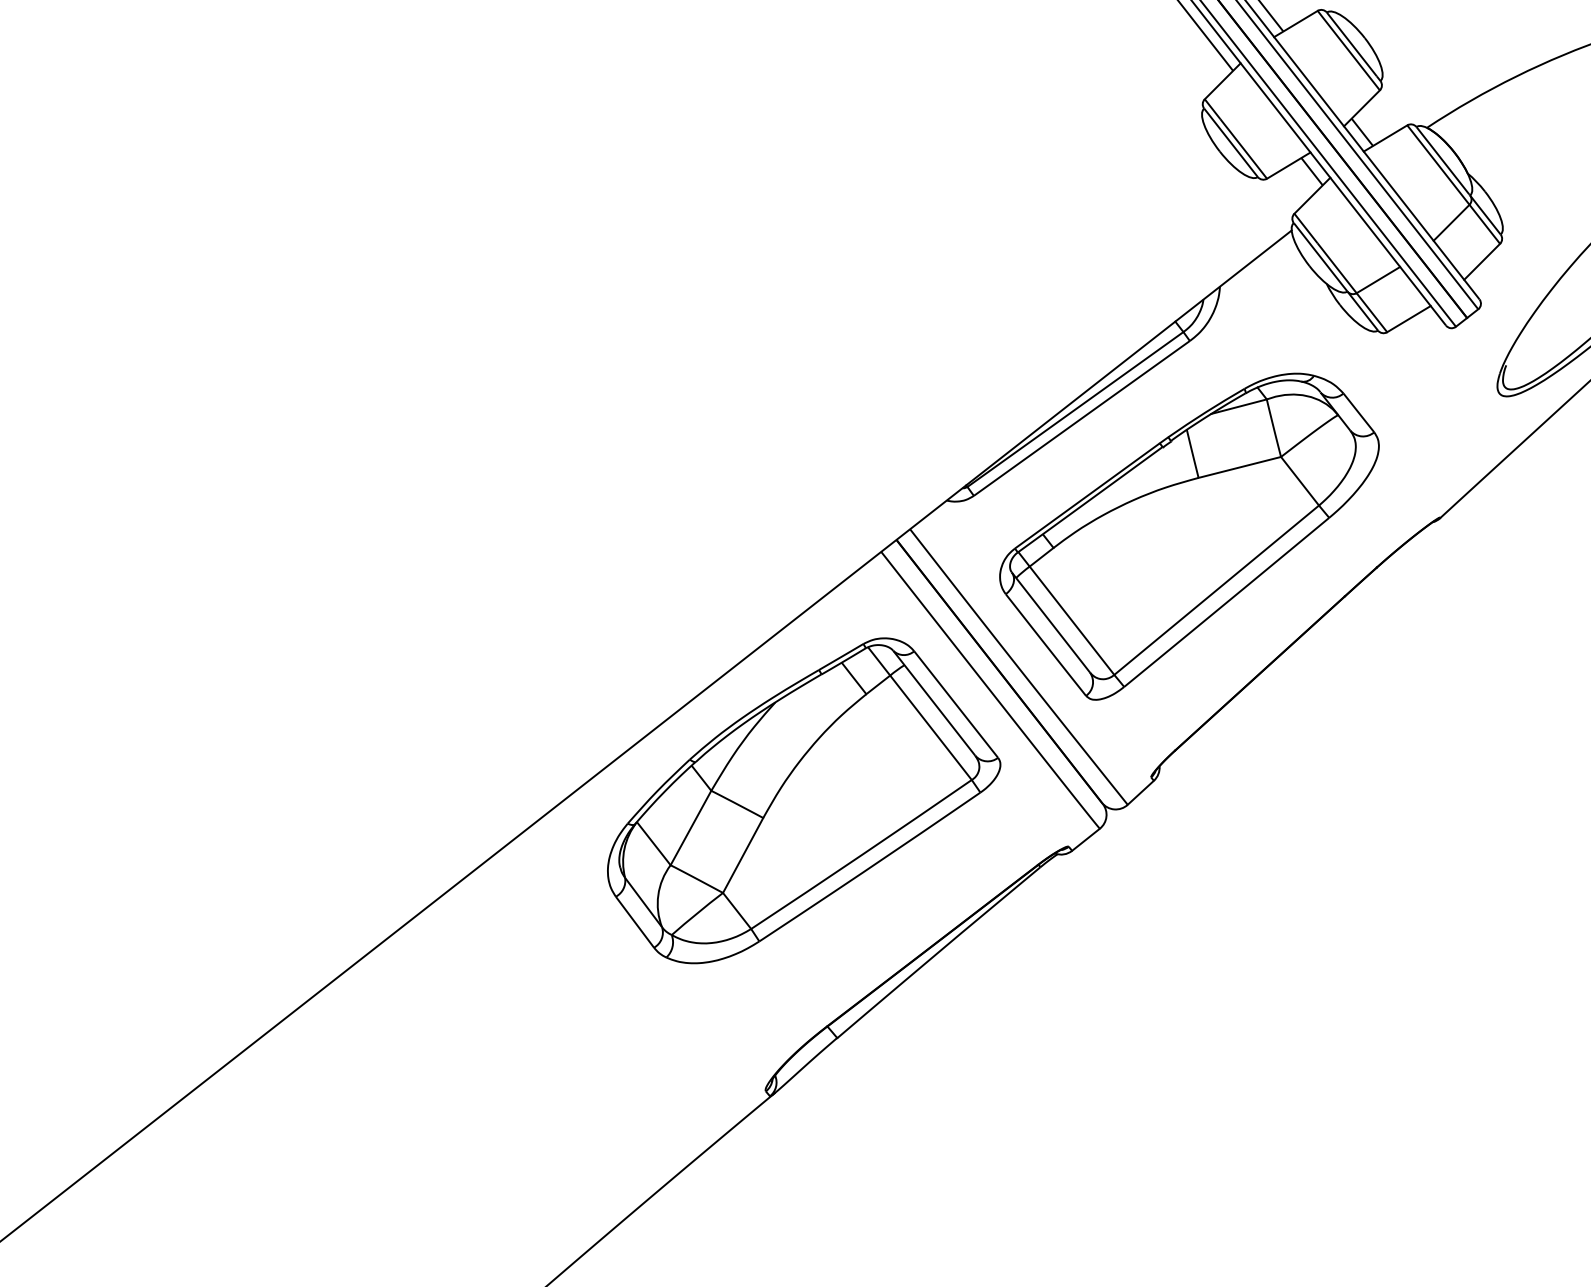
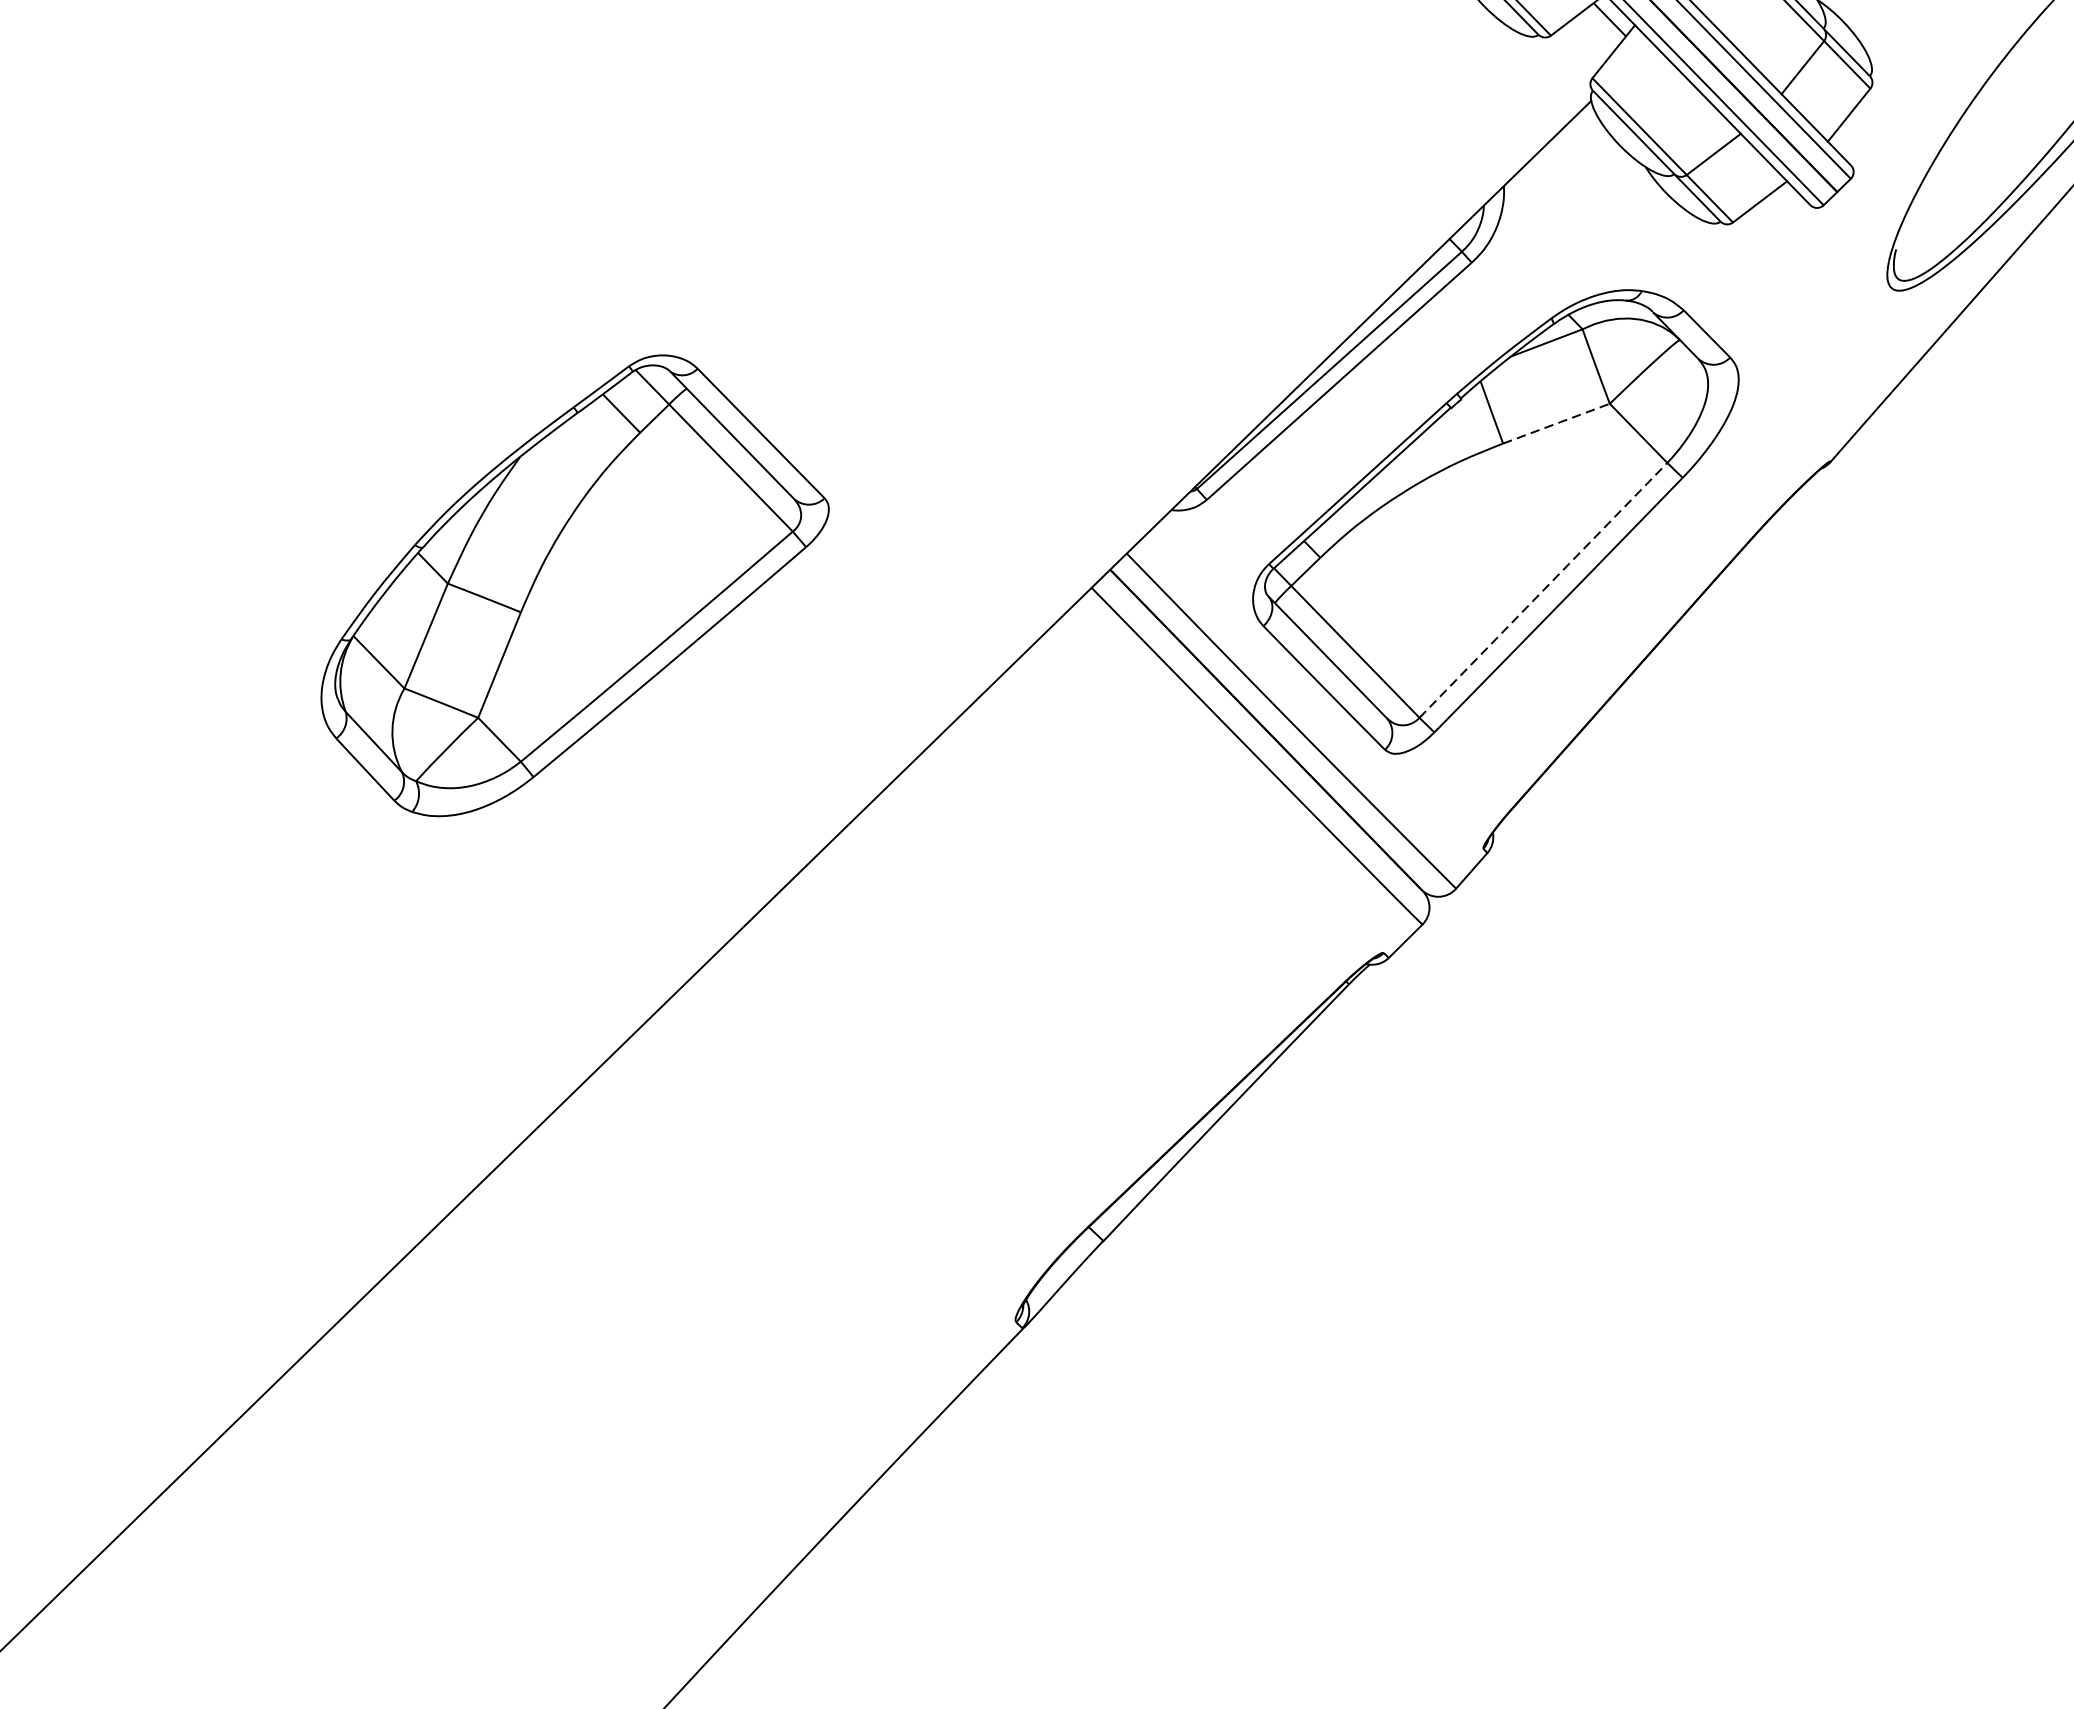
line: (1239, 467) -> (1556, 423), solid -> dashed
line: (1216, 590) -> (1543, 590), solid -> dashed
part: (804, 800) -> (573, 583), moved

